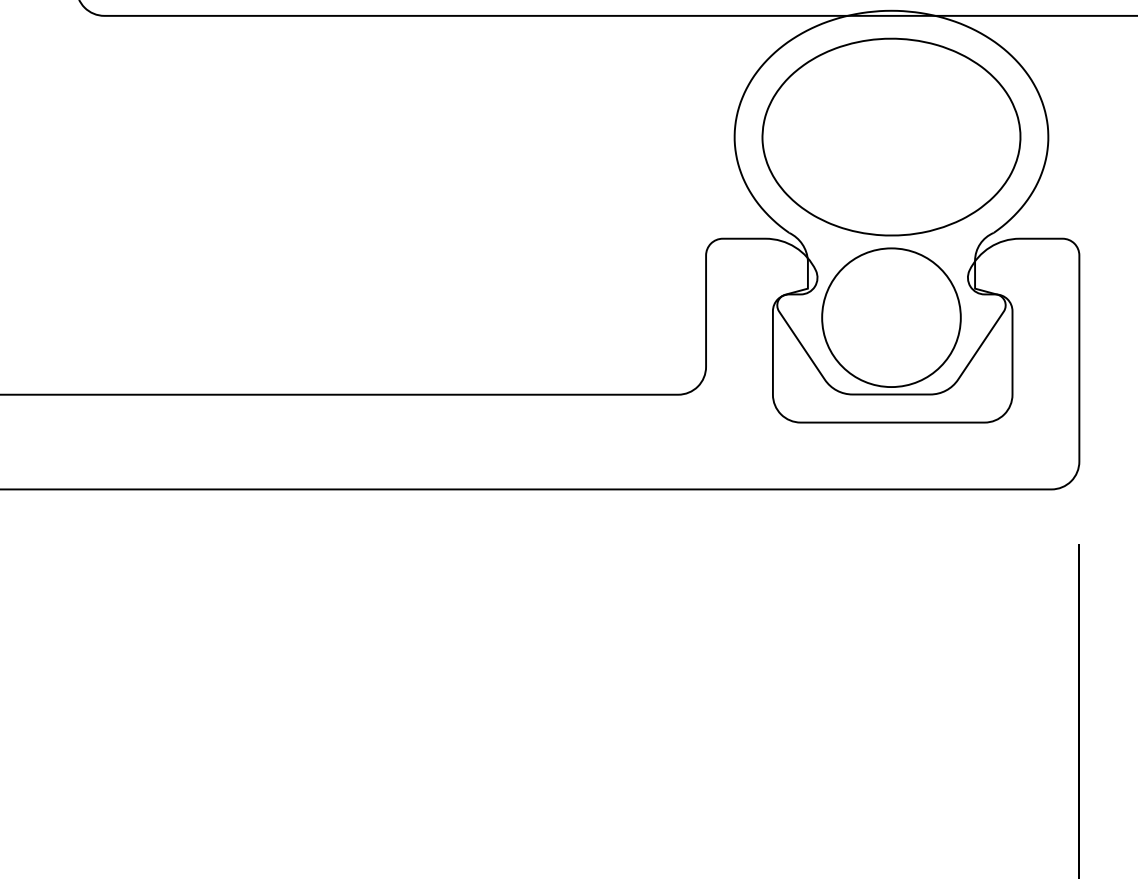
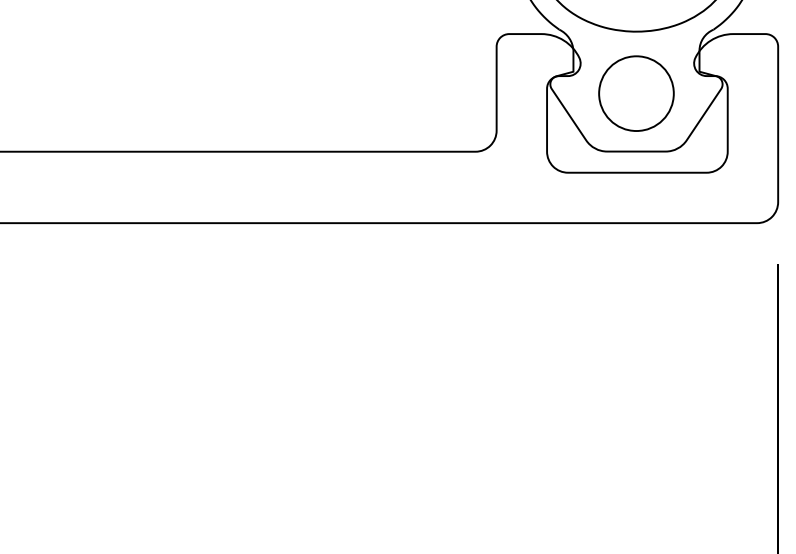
circle: (891, 317) -> (636, 93), size x0.71

